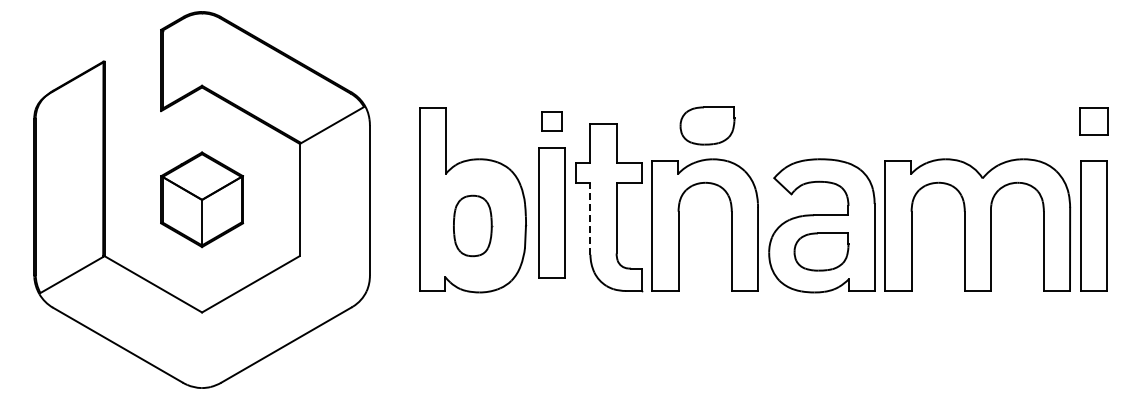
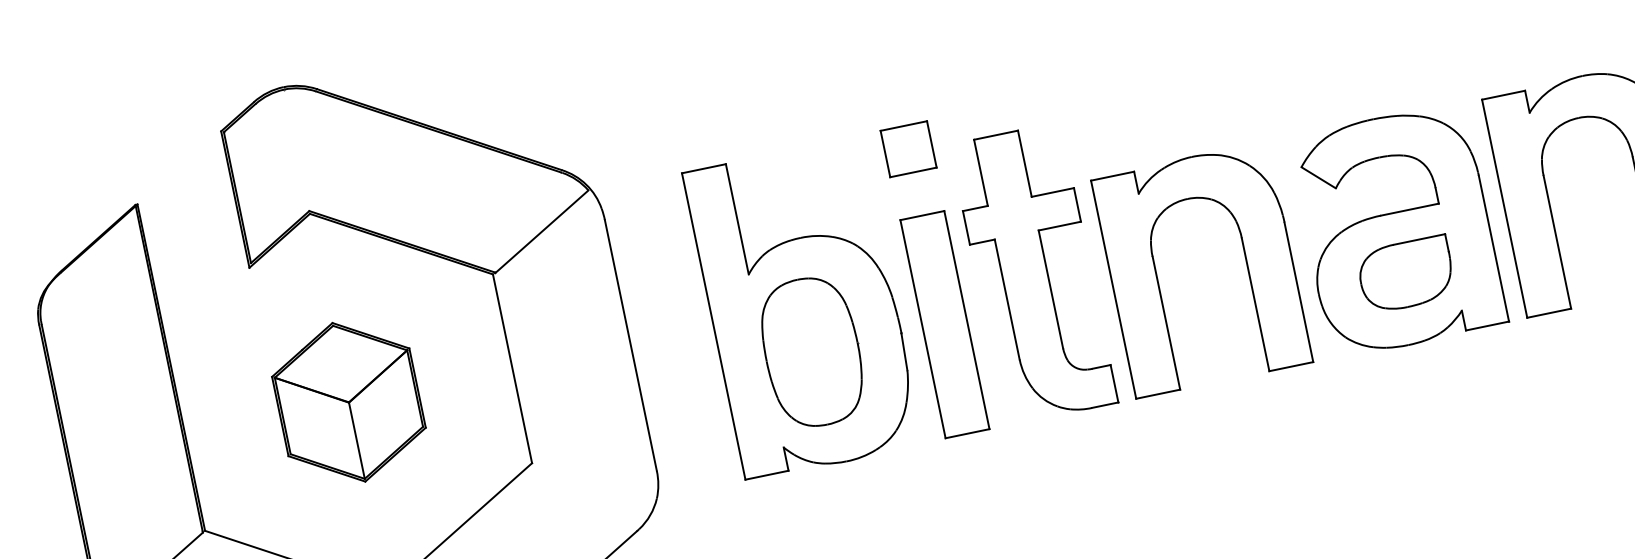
part: (551, 121) -> (907, 149), size x1.43
part: (707, 125) -> (1171, 102), removed
part: (551, 212) -> (944, 324), moved
line: (590, 218) -> (1007, 298), dashed -> solid
part: (472, 225) -> (811, 351), size x1.43

